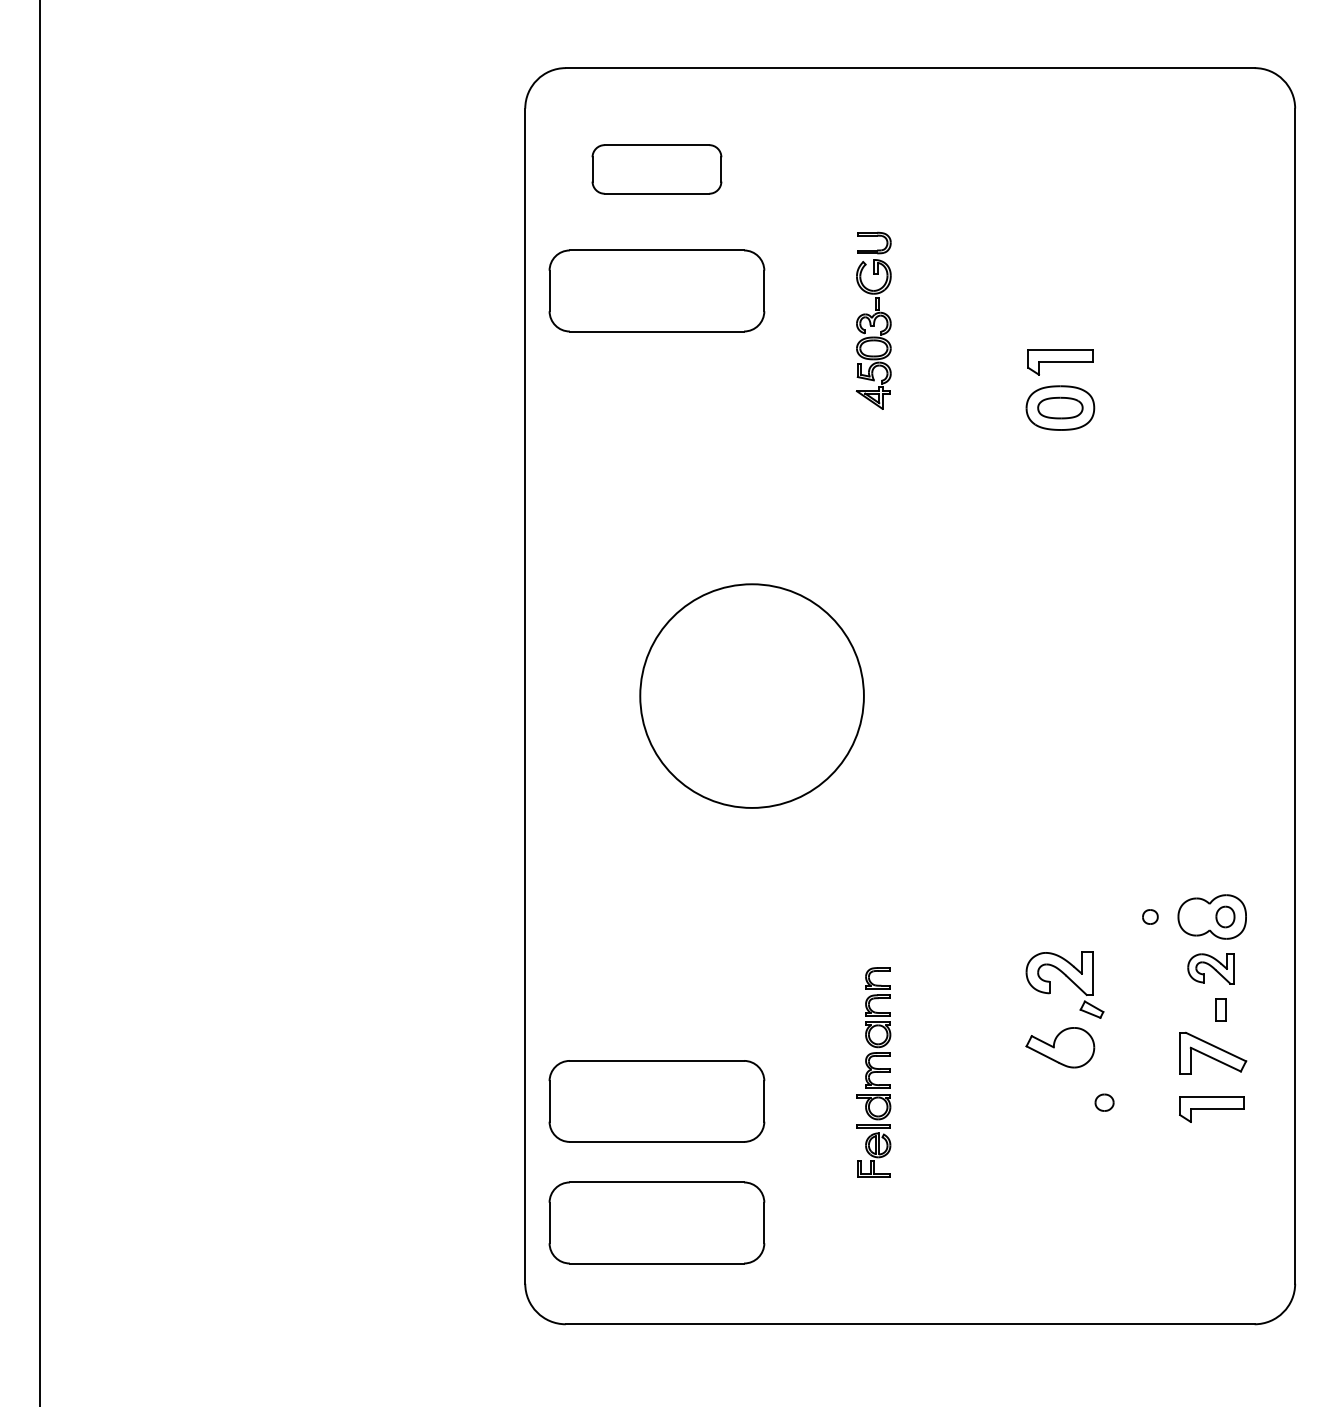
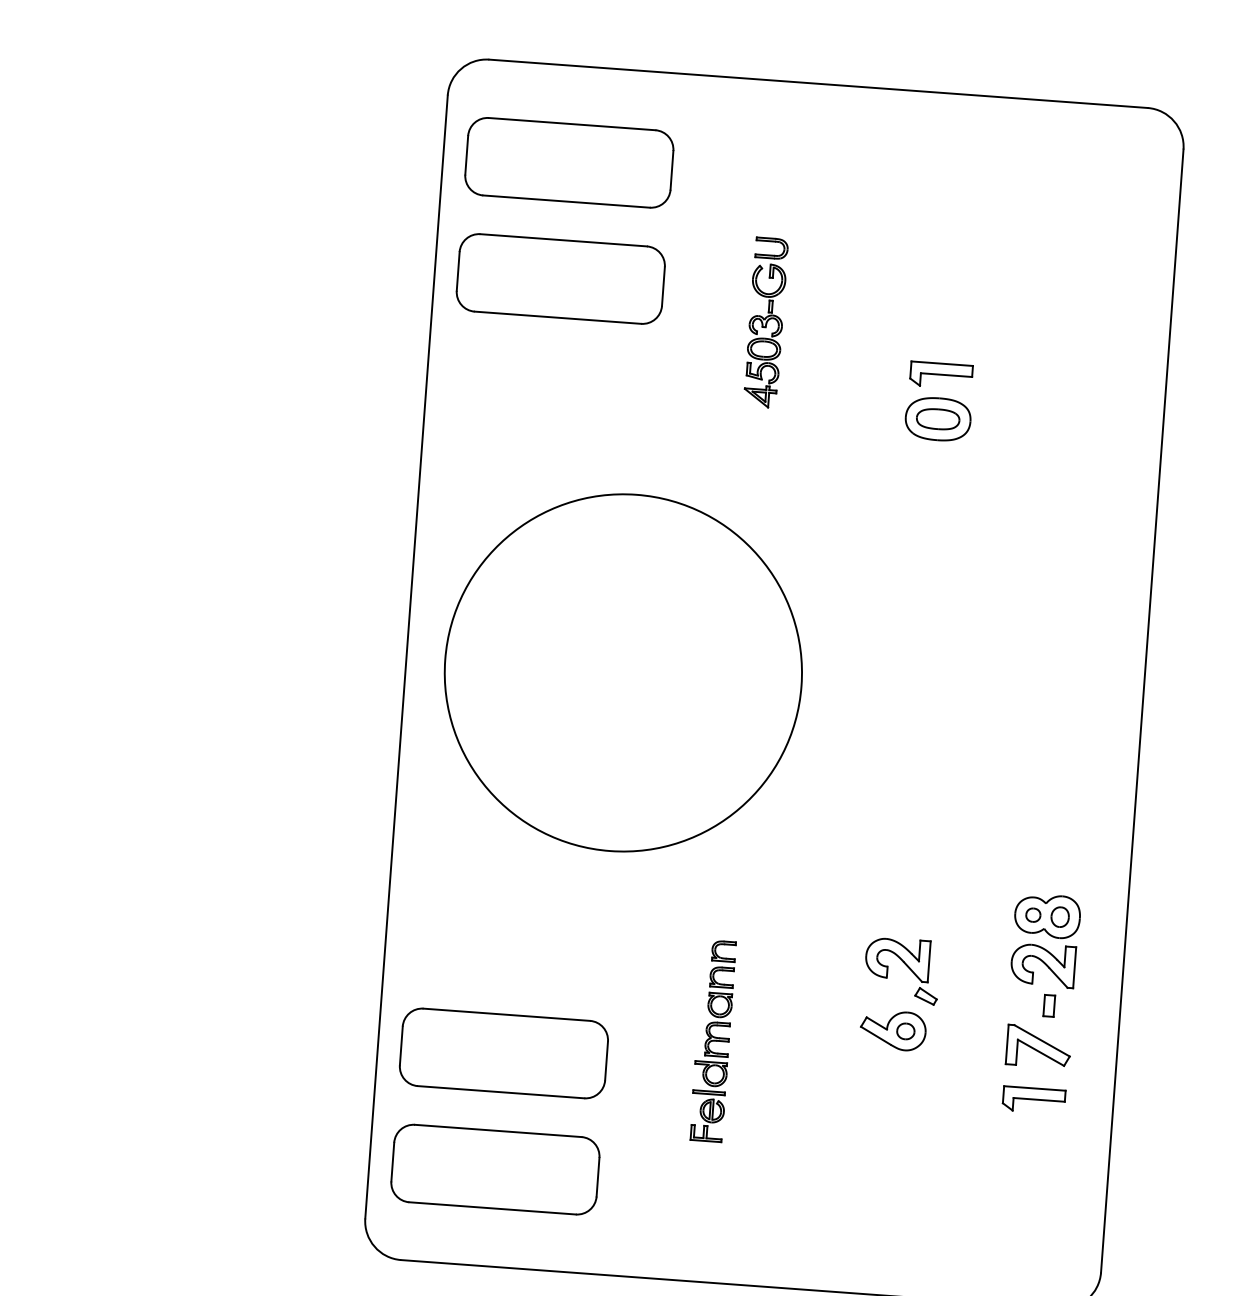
part: (656, 169) -> (568, 162), size x1.67
circle: (751, 695) -> (622, 672), size x1.67
part: (1150, 916) -> (1033, 914), moved
part: (1210, 968) -> (1042, 965), size x1.43
part: (1104, 1102) -> (905, 1031), moved

